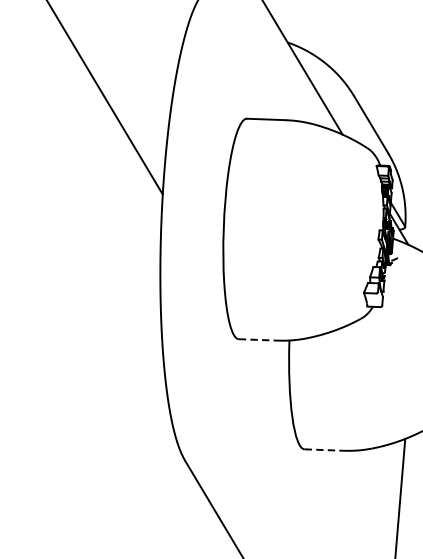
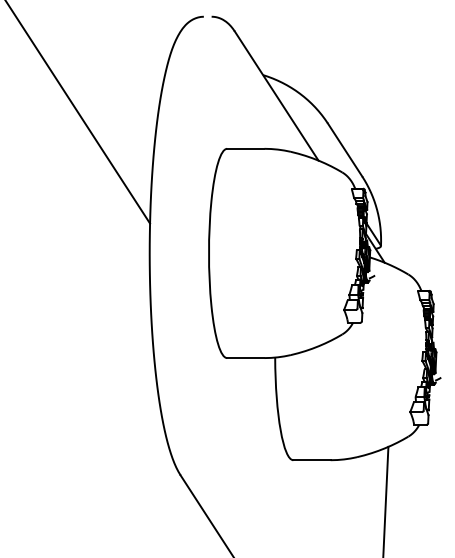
line: (258, 340) -> (245, 358), dashed -> solid
line: (323, 450) -> (311, 460), dashed -> solid

